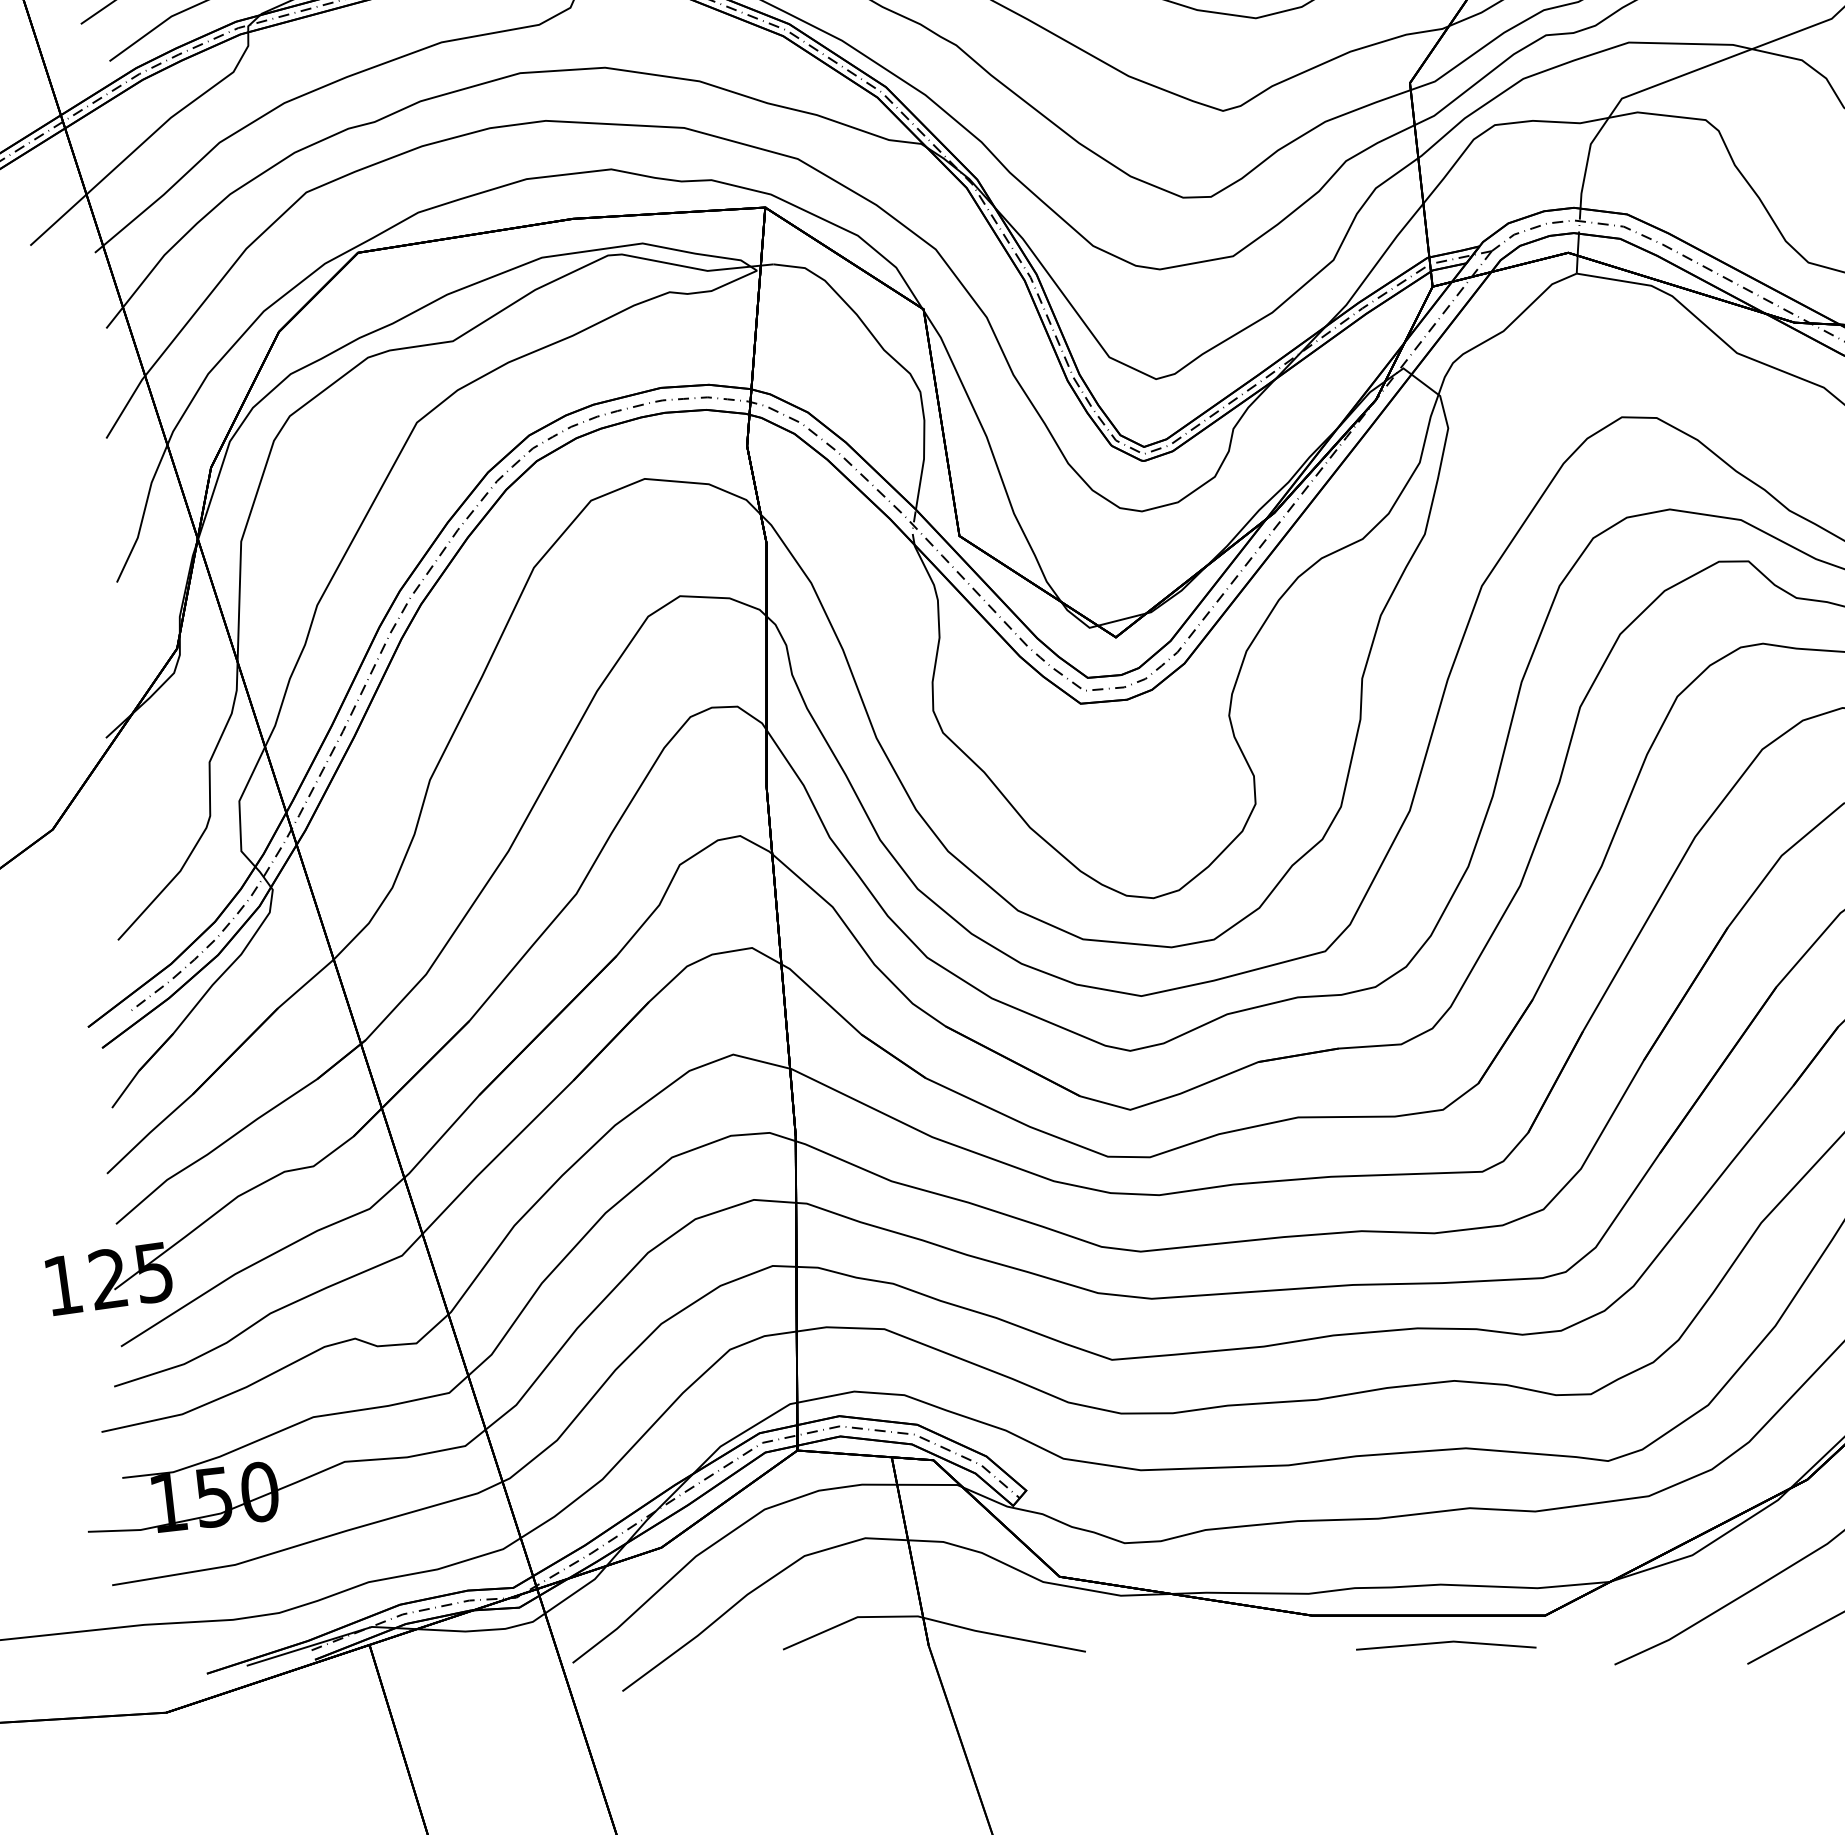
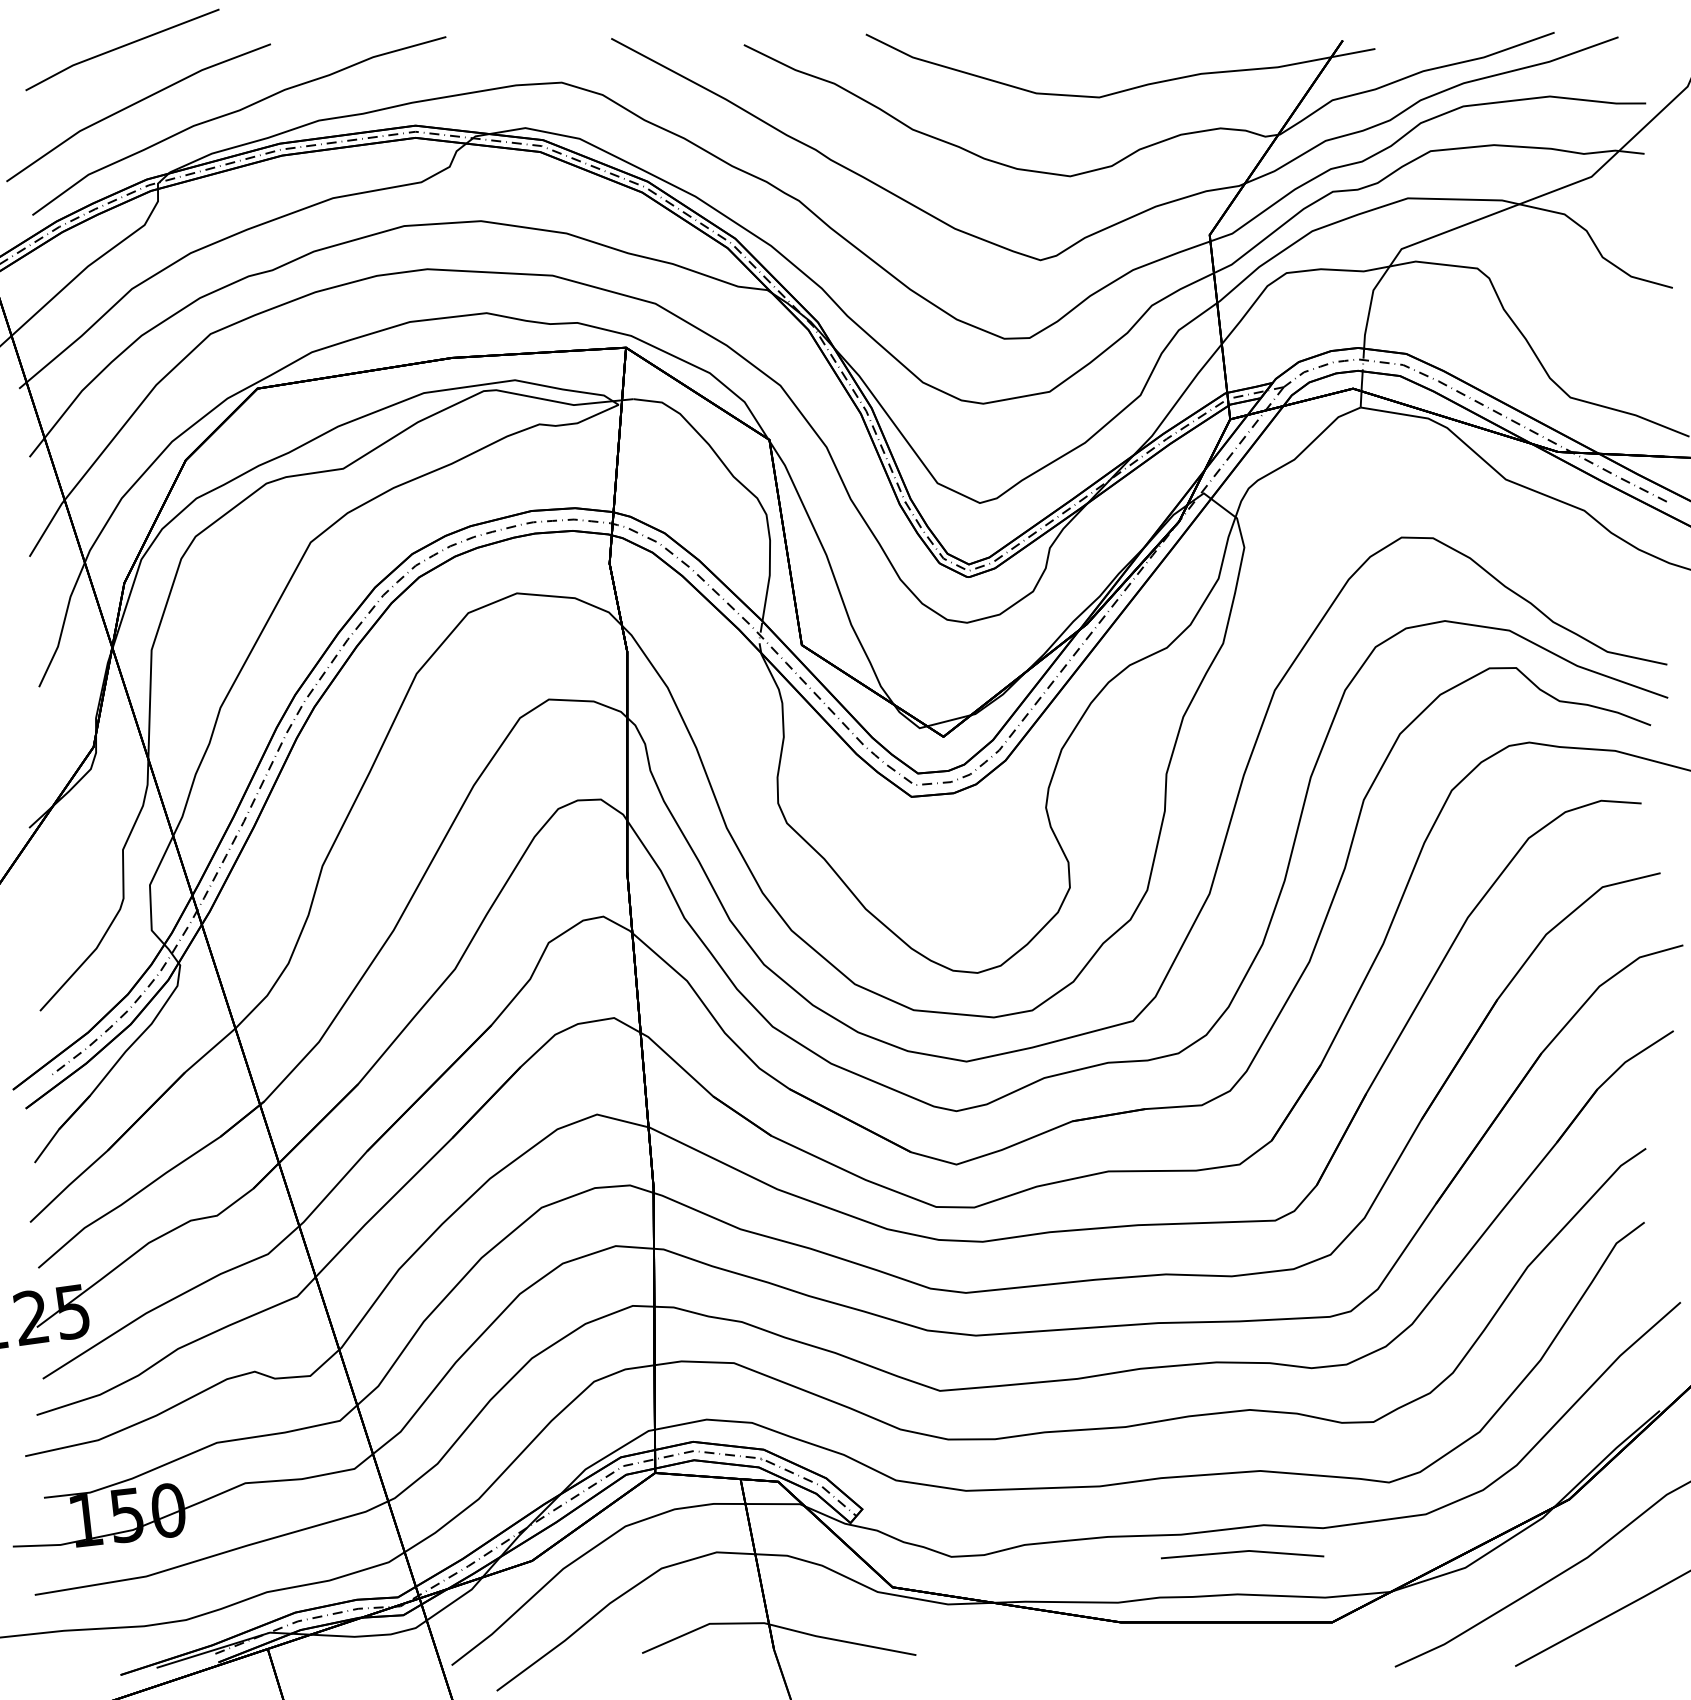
line: (1446, 1643) -> (1242, 1552), moved

